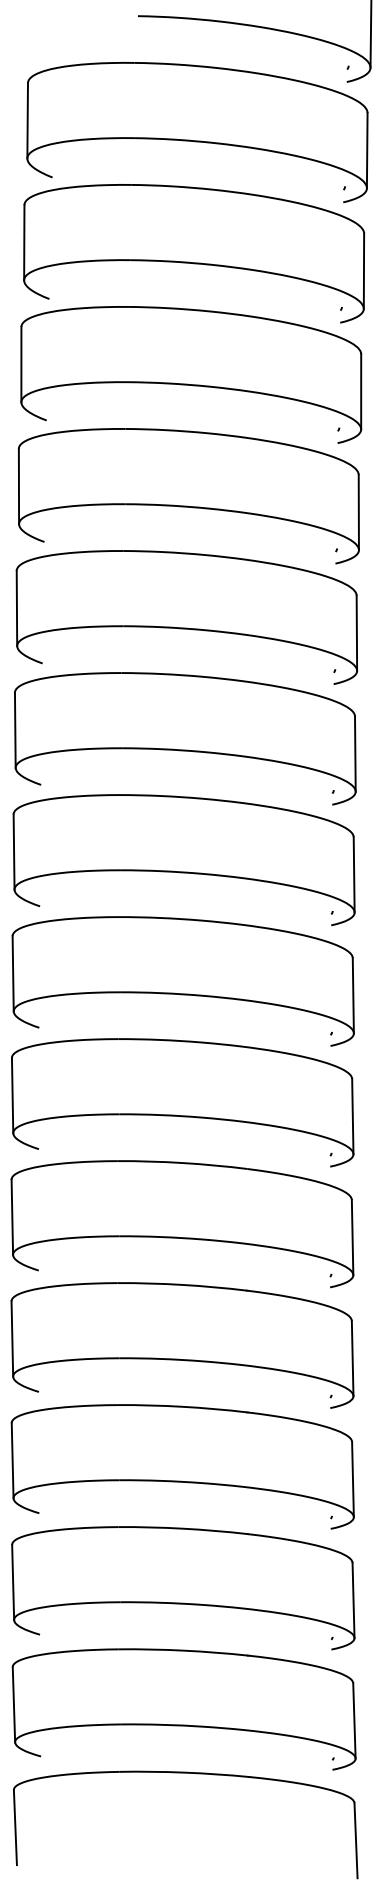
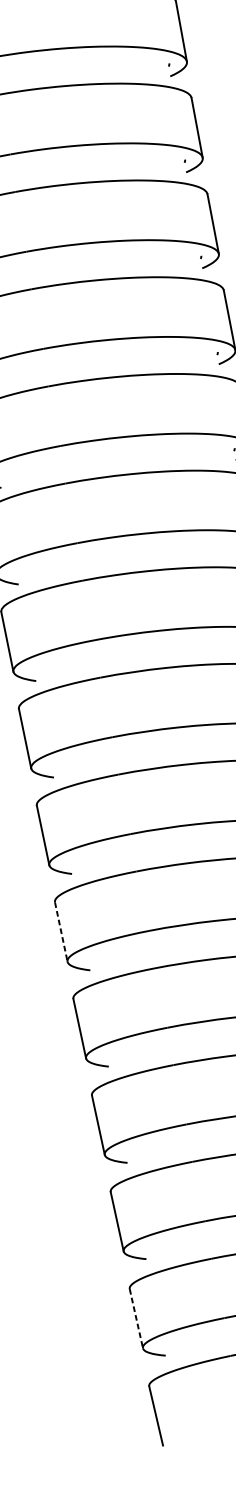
line: (12, 1217) -> (61, 932), solid -> dashed
line: (13, 1704) -> (135, 1318), solid -> dashed

